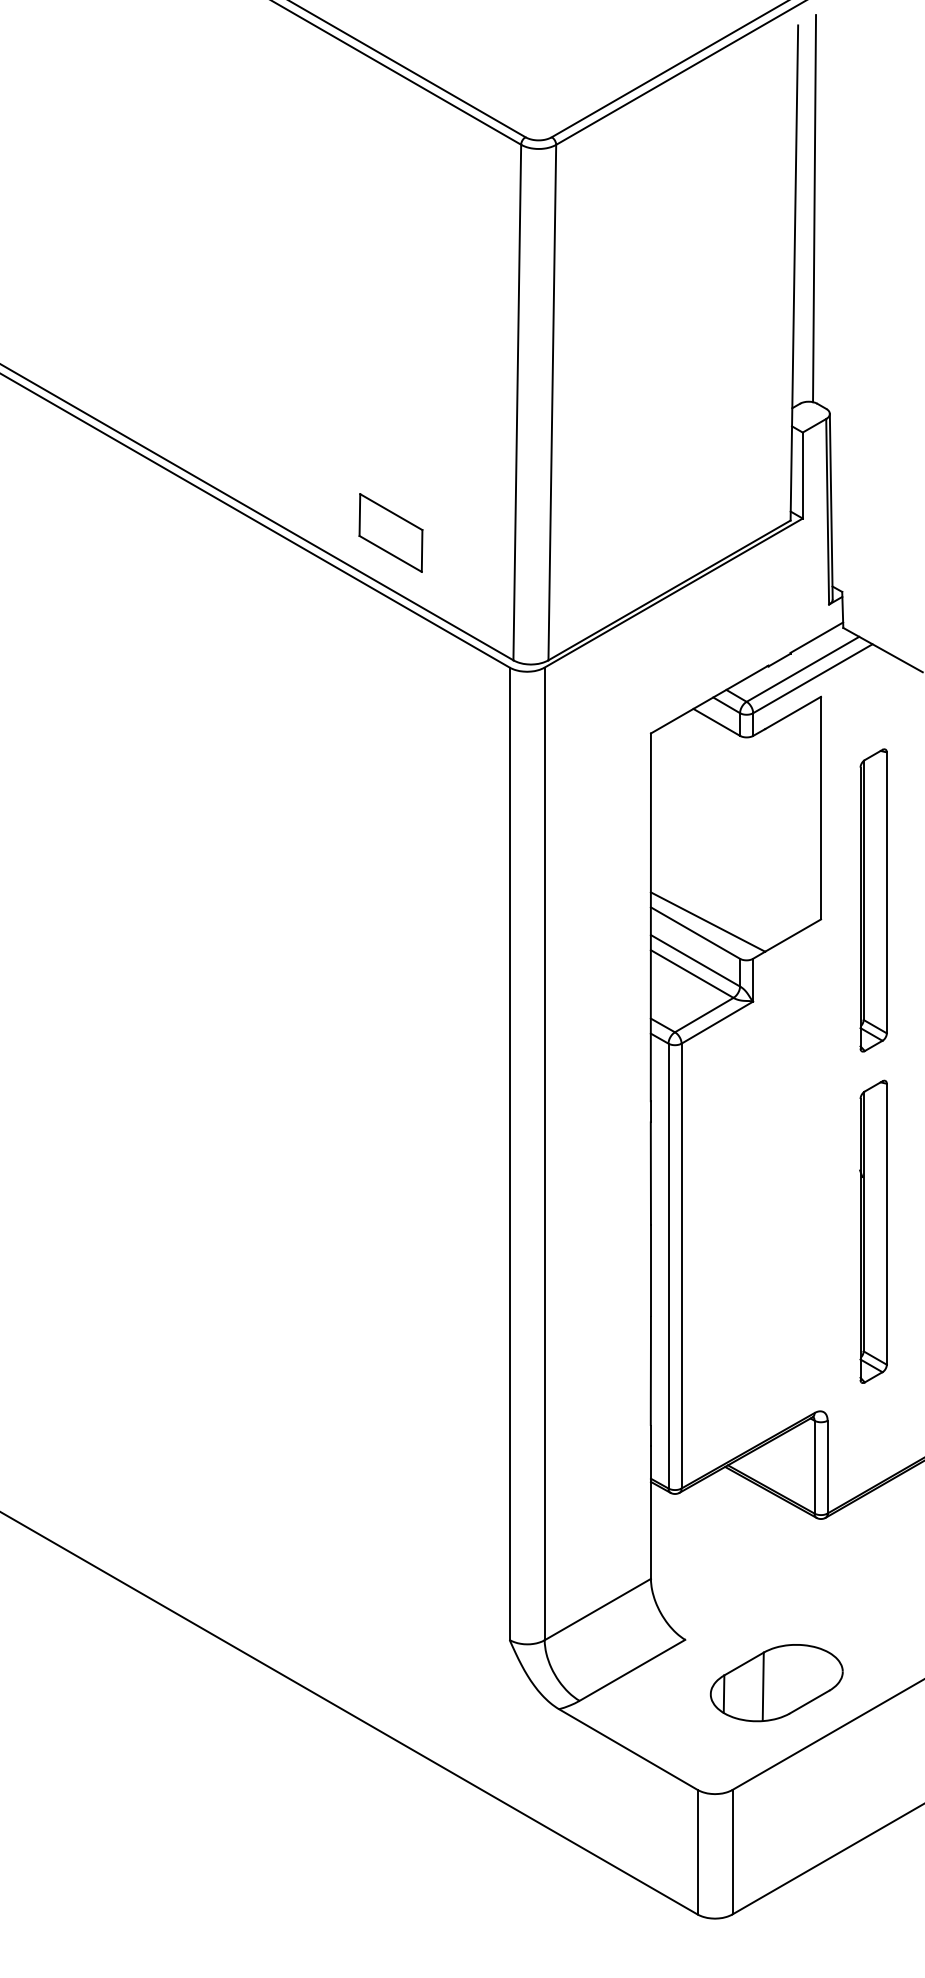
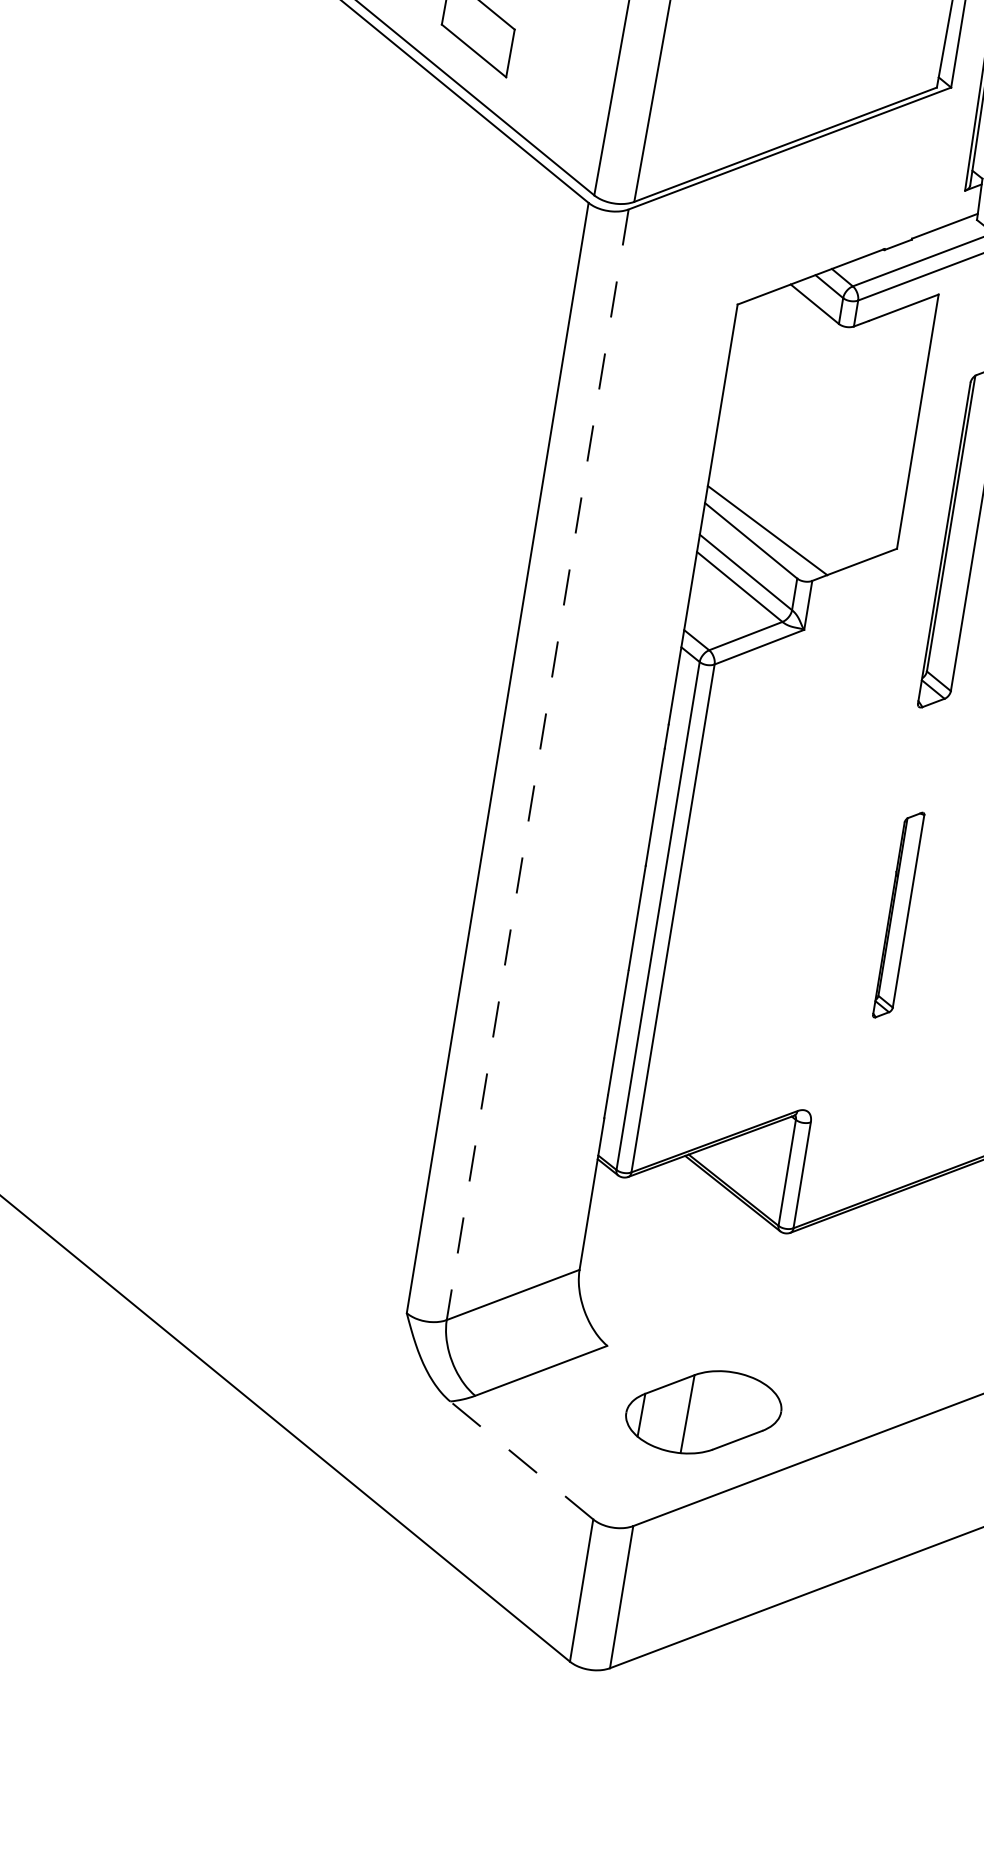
line: (544, 1154) -> (537, 765), solid -> dashed
part: (873, 1231) -> (898, 914), size x0.6
line: (627, 1749) -> (520, 1460), solid -> dashed

